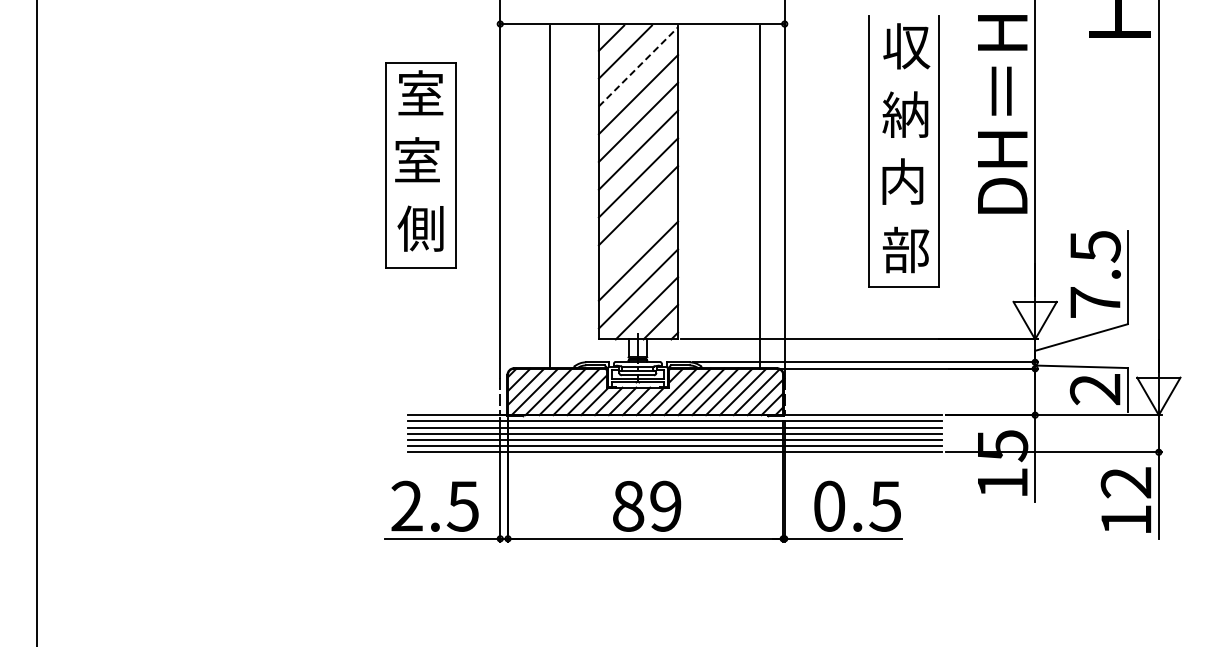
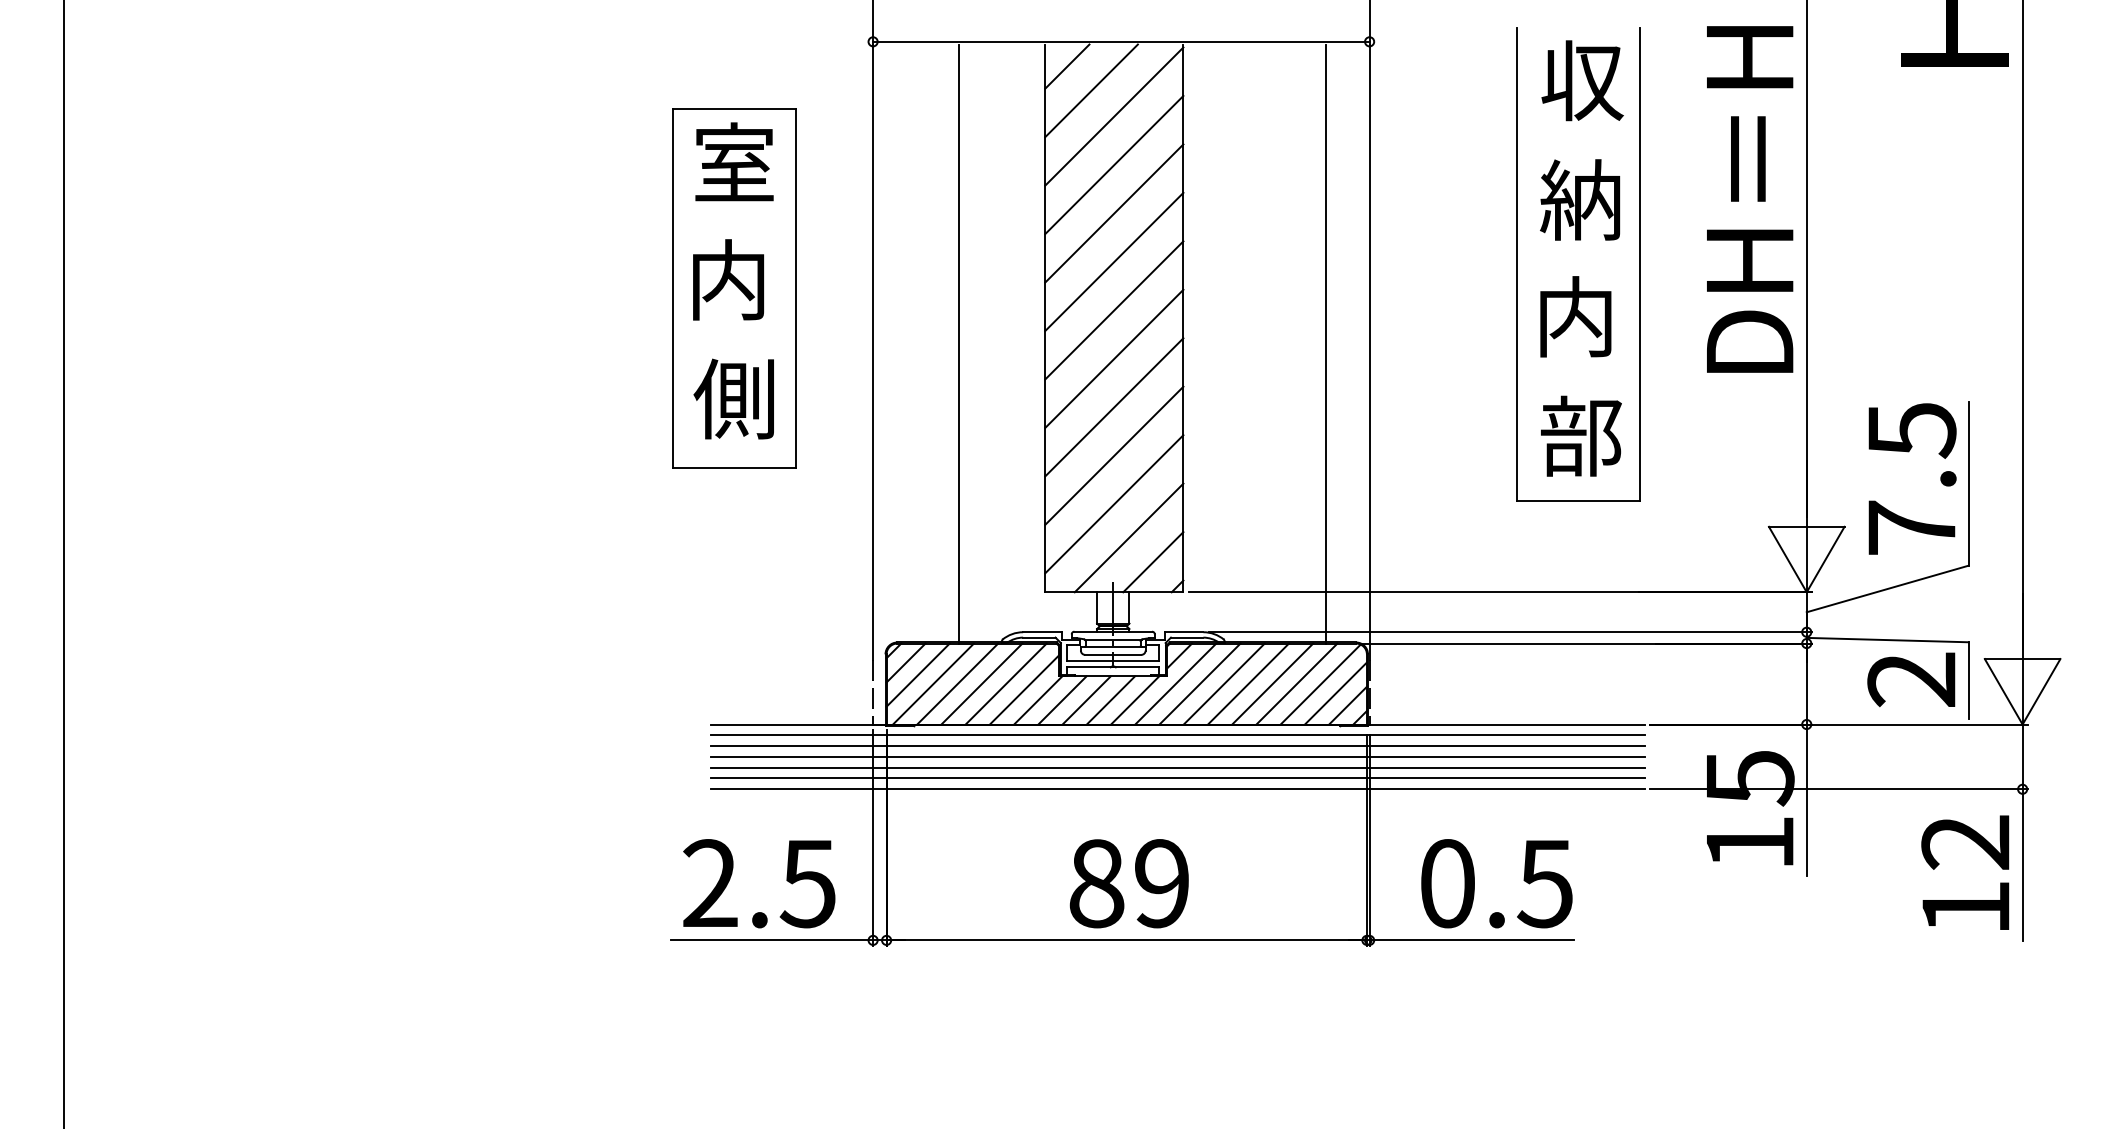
line: (638, 66) -> (1114, 115), dashed -> solid
text: (417, 160) -> (728, 279), 室 -> 内
line: (638, 233) -> (1114, 407), added

